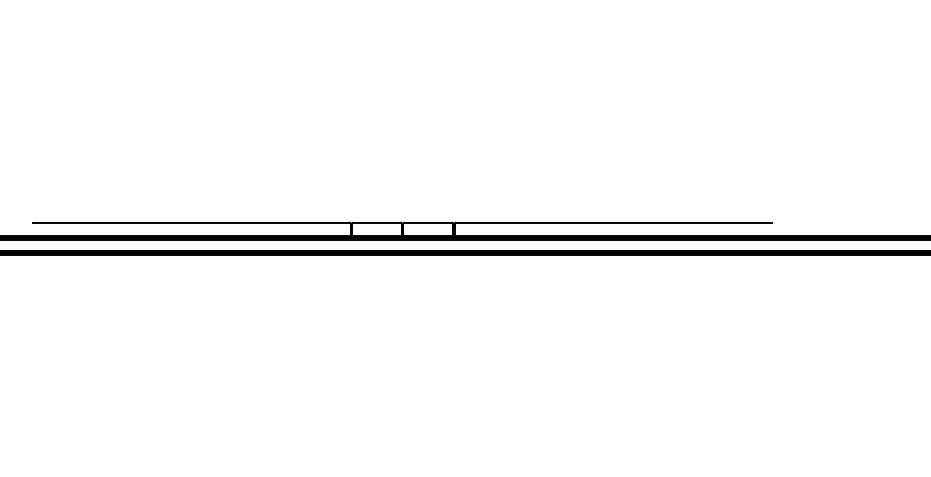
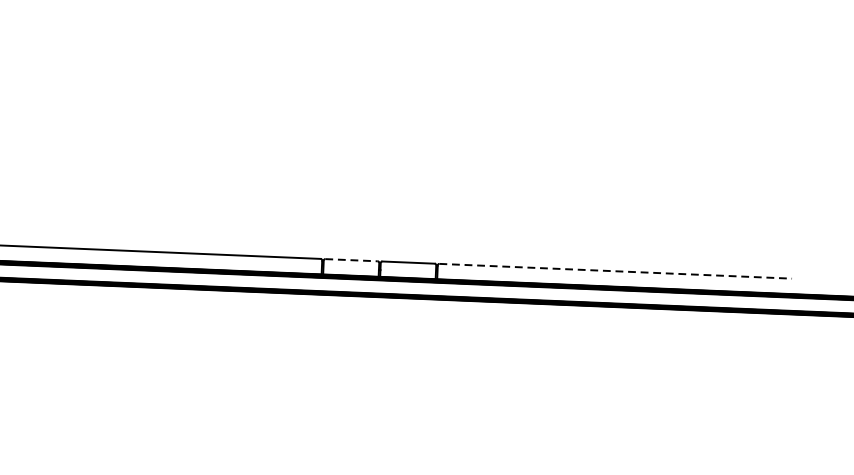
line: (377, 222) -> (351, 260), solid -> dashed
line: (614, 222) -> (616, 271), solid -> dashed

